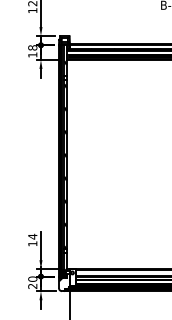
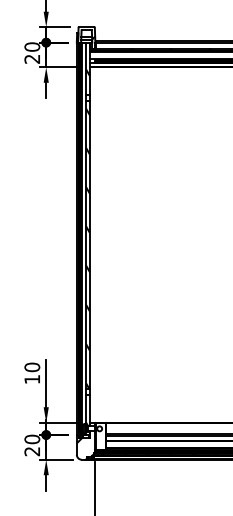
text: (32, 51) -> (31, 53), 18 -> 20
text: (32, 236) -> (31, 367), 14 -> 10

